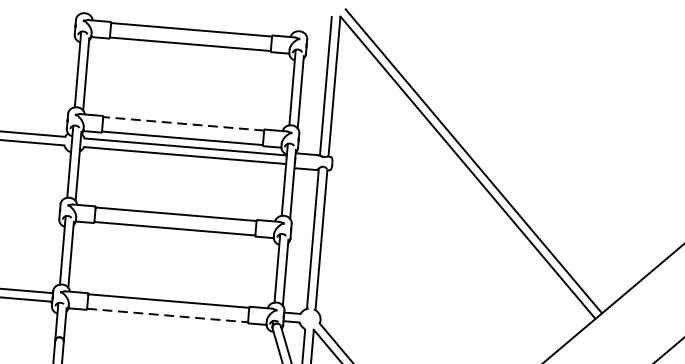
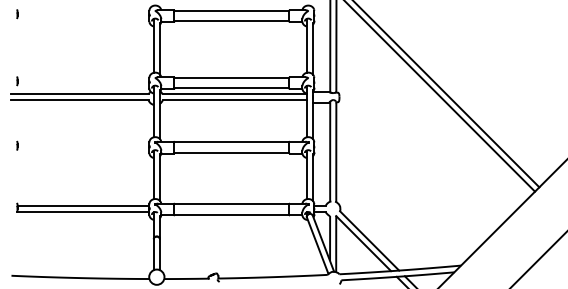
line: (183, 124) -> (231, 78), dashed -> solid
line: (168, 315) -> (232, 214), dashed -> solid

